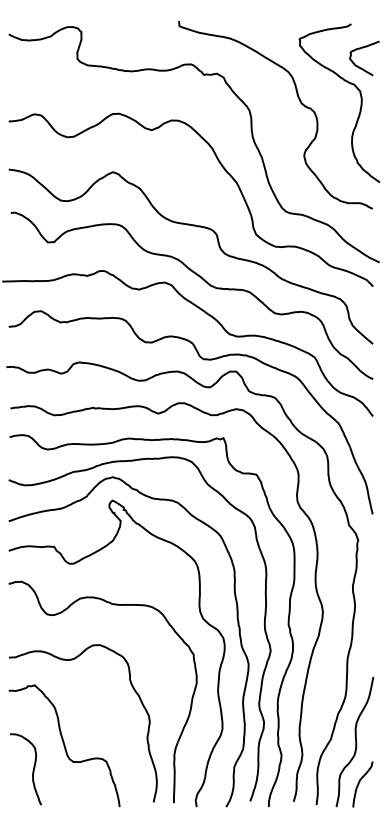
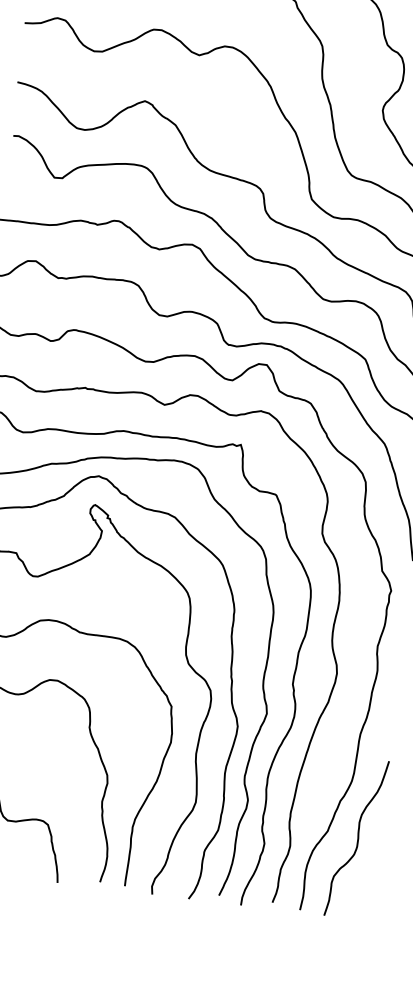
curve: (359, 784) -> (355, 891), removed

